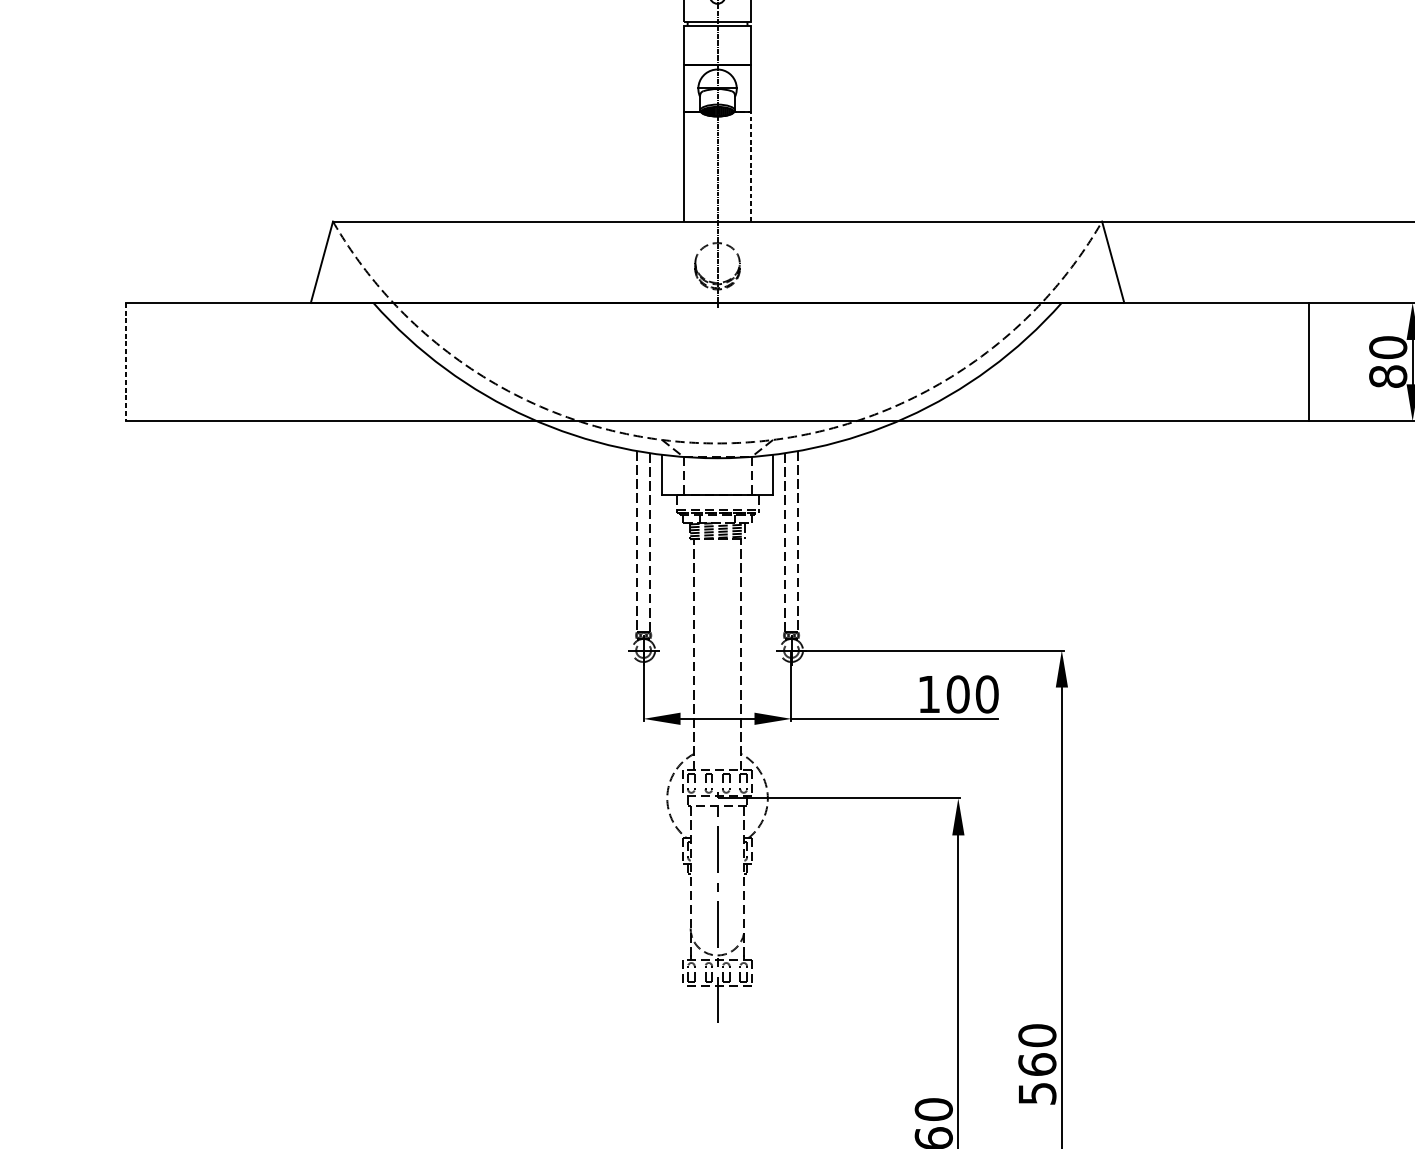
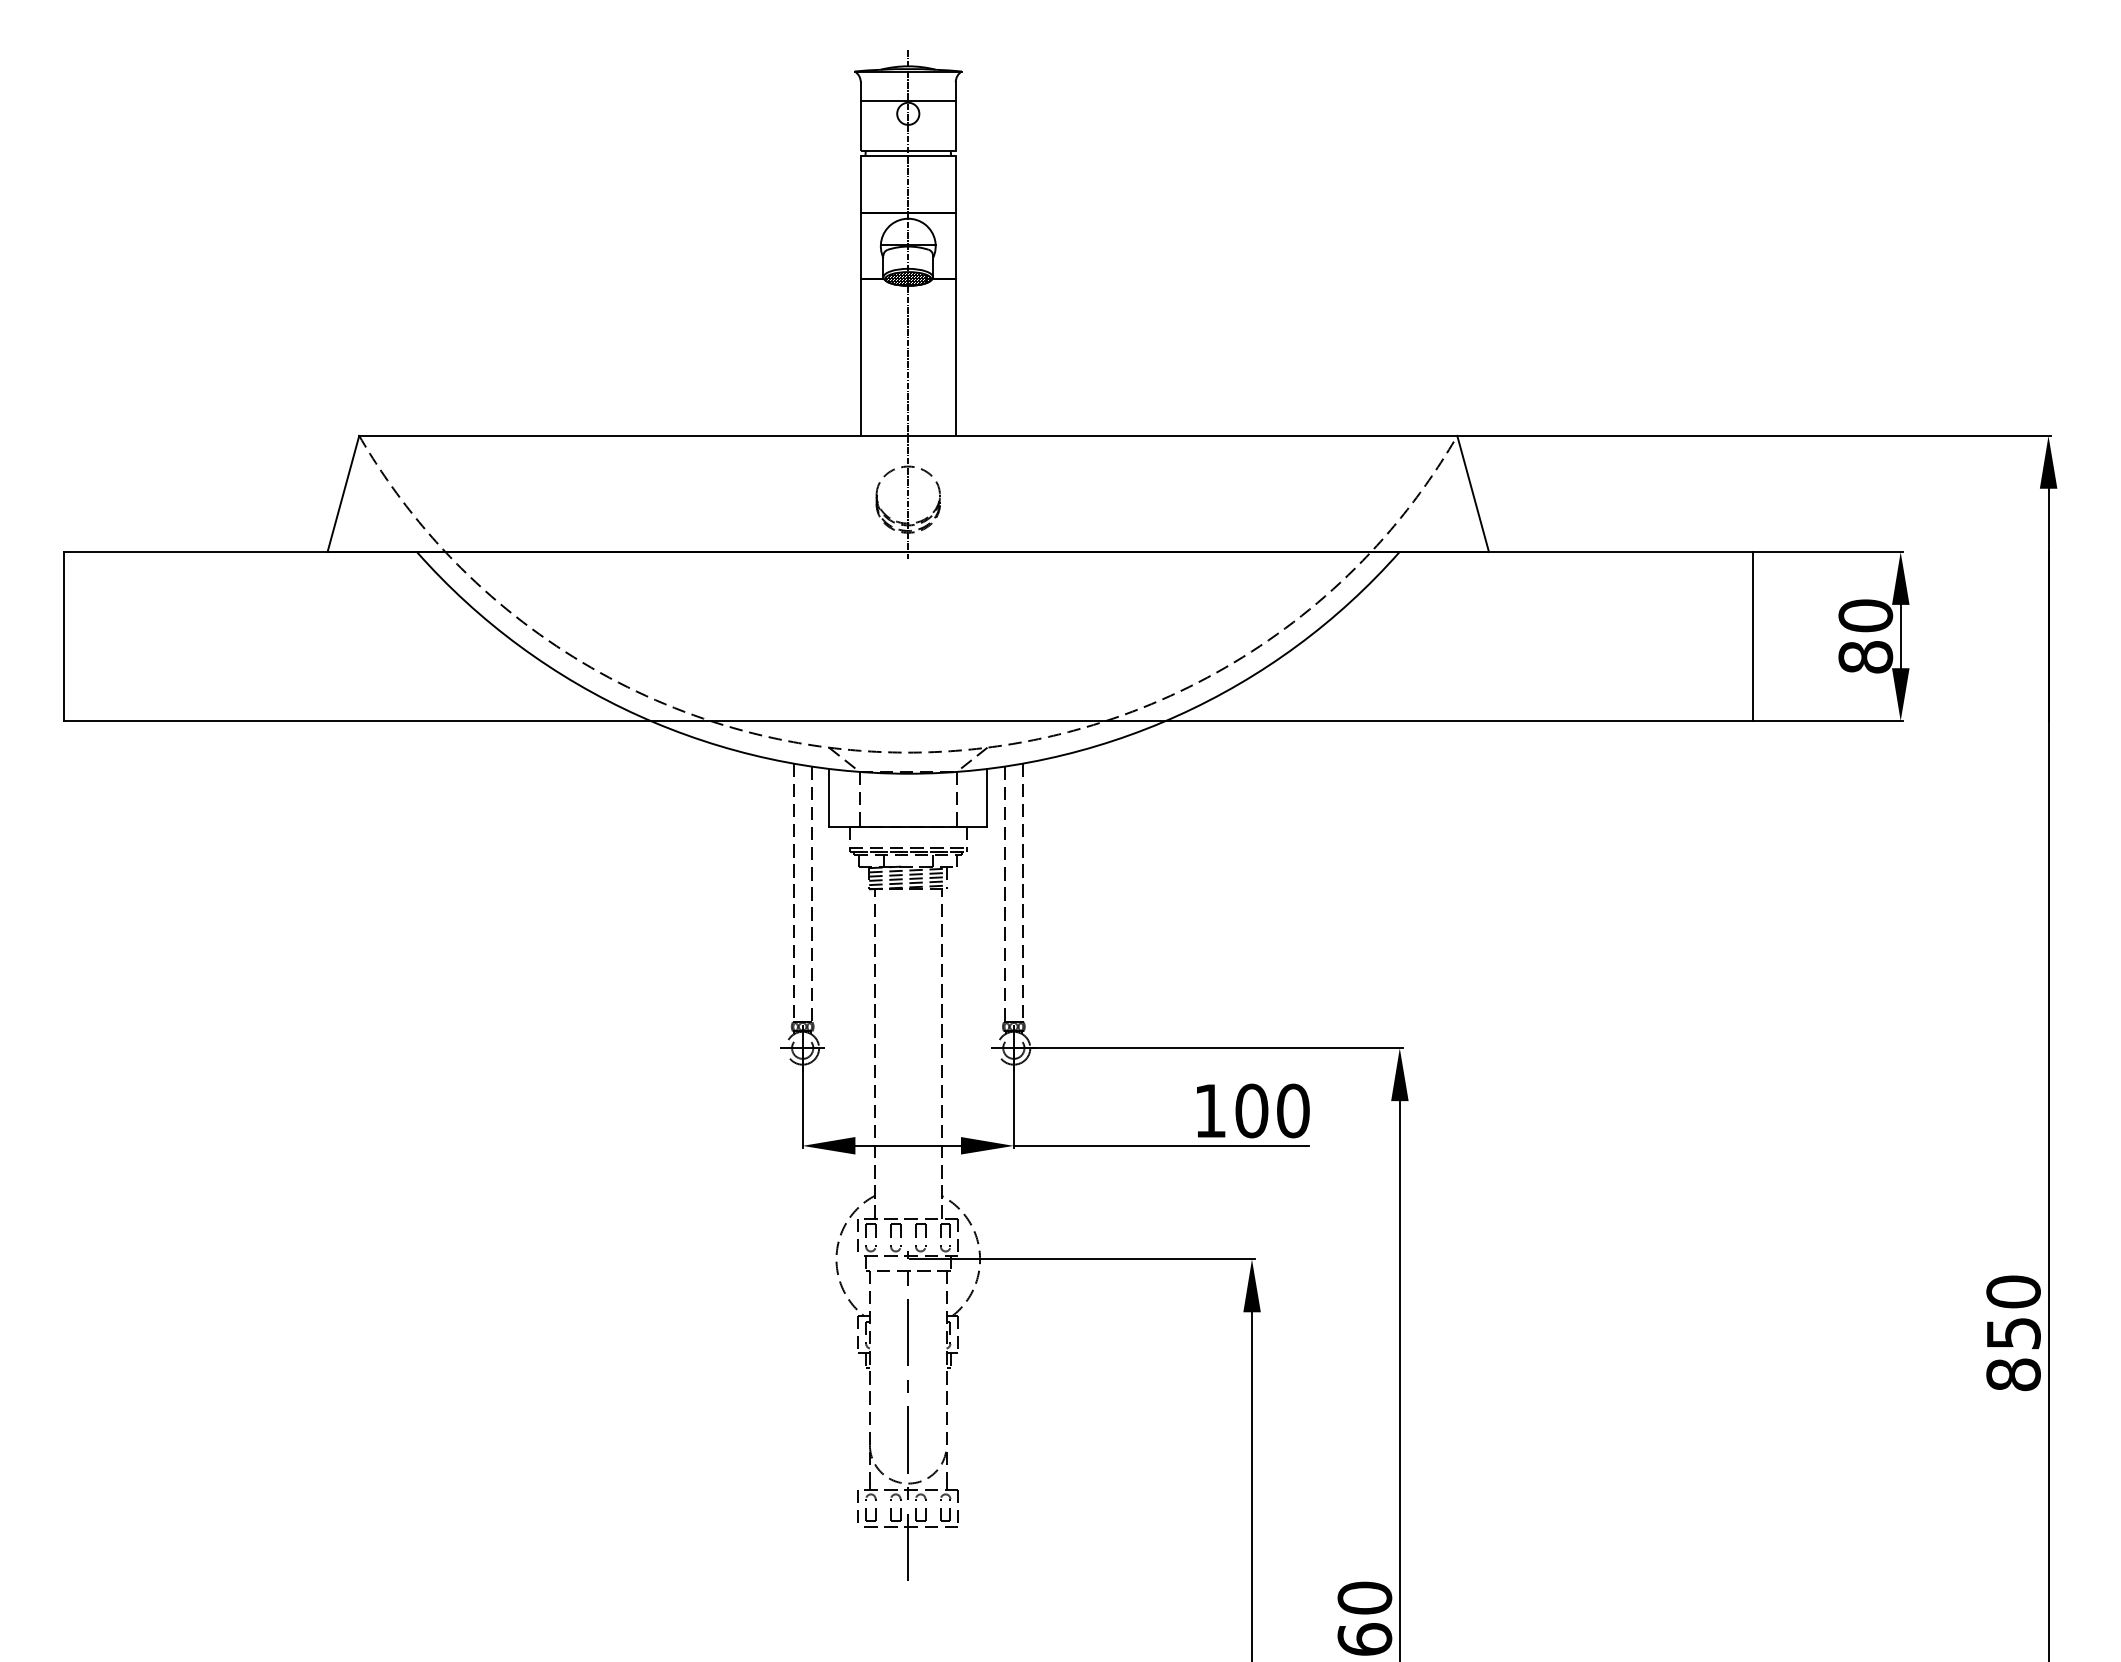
line: (750, 158) -> (955, 345), dashed -> solid
line: (125, 362) -> (63, 636), dashed -> solid

